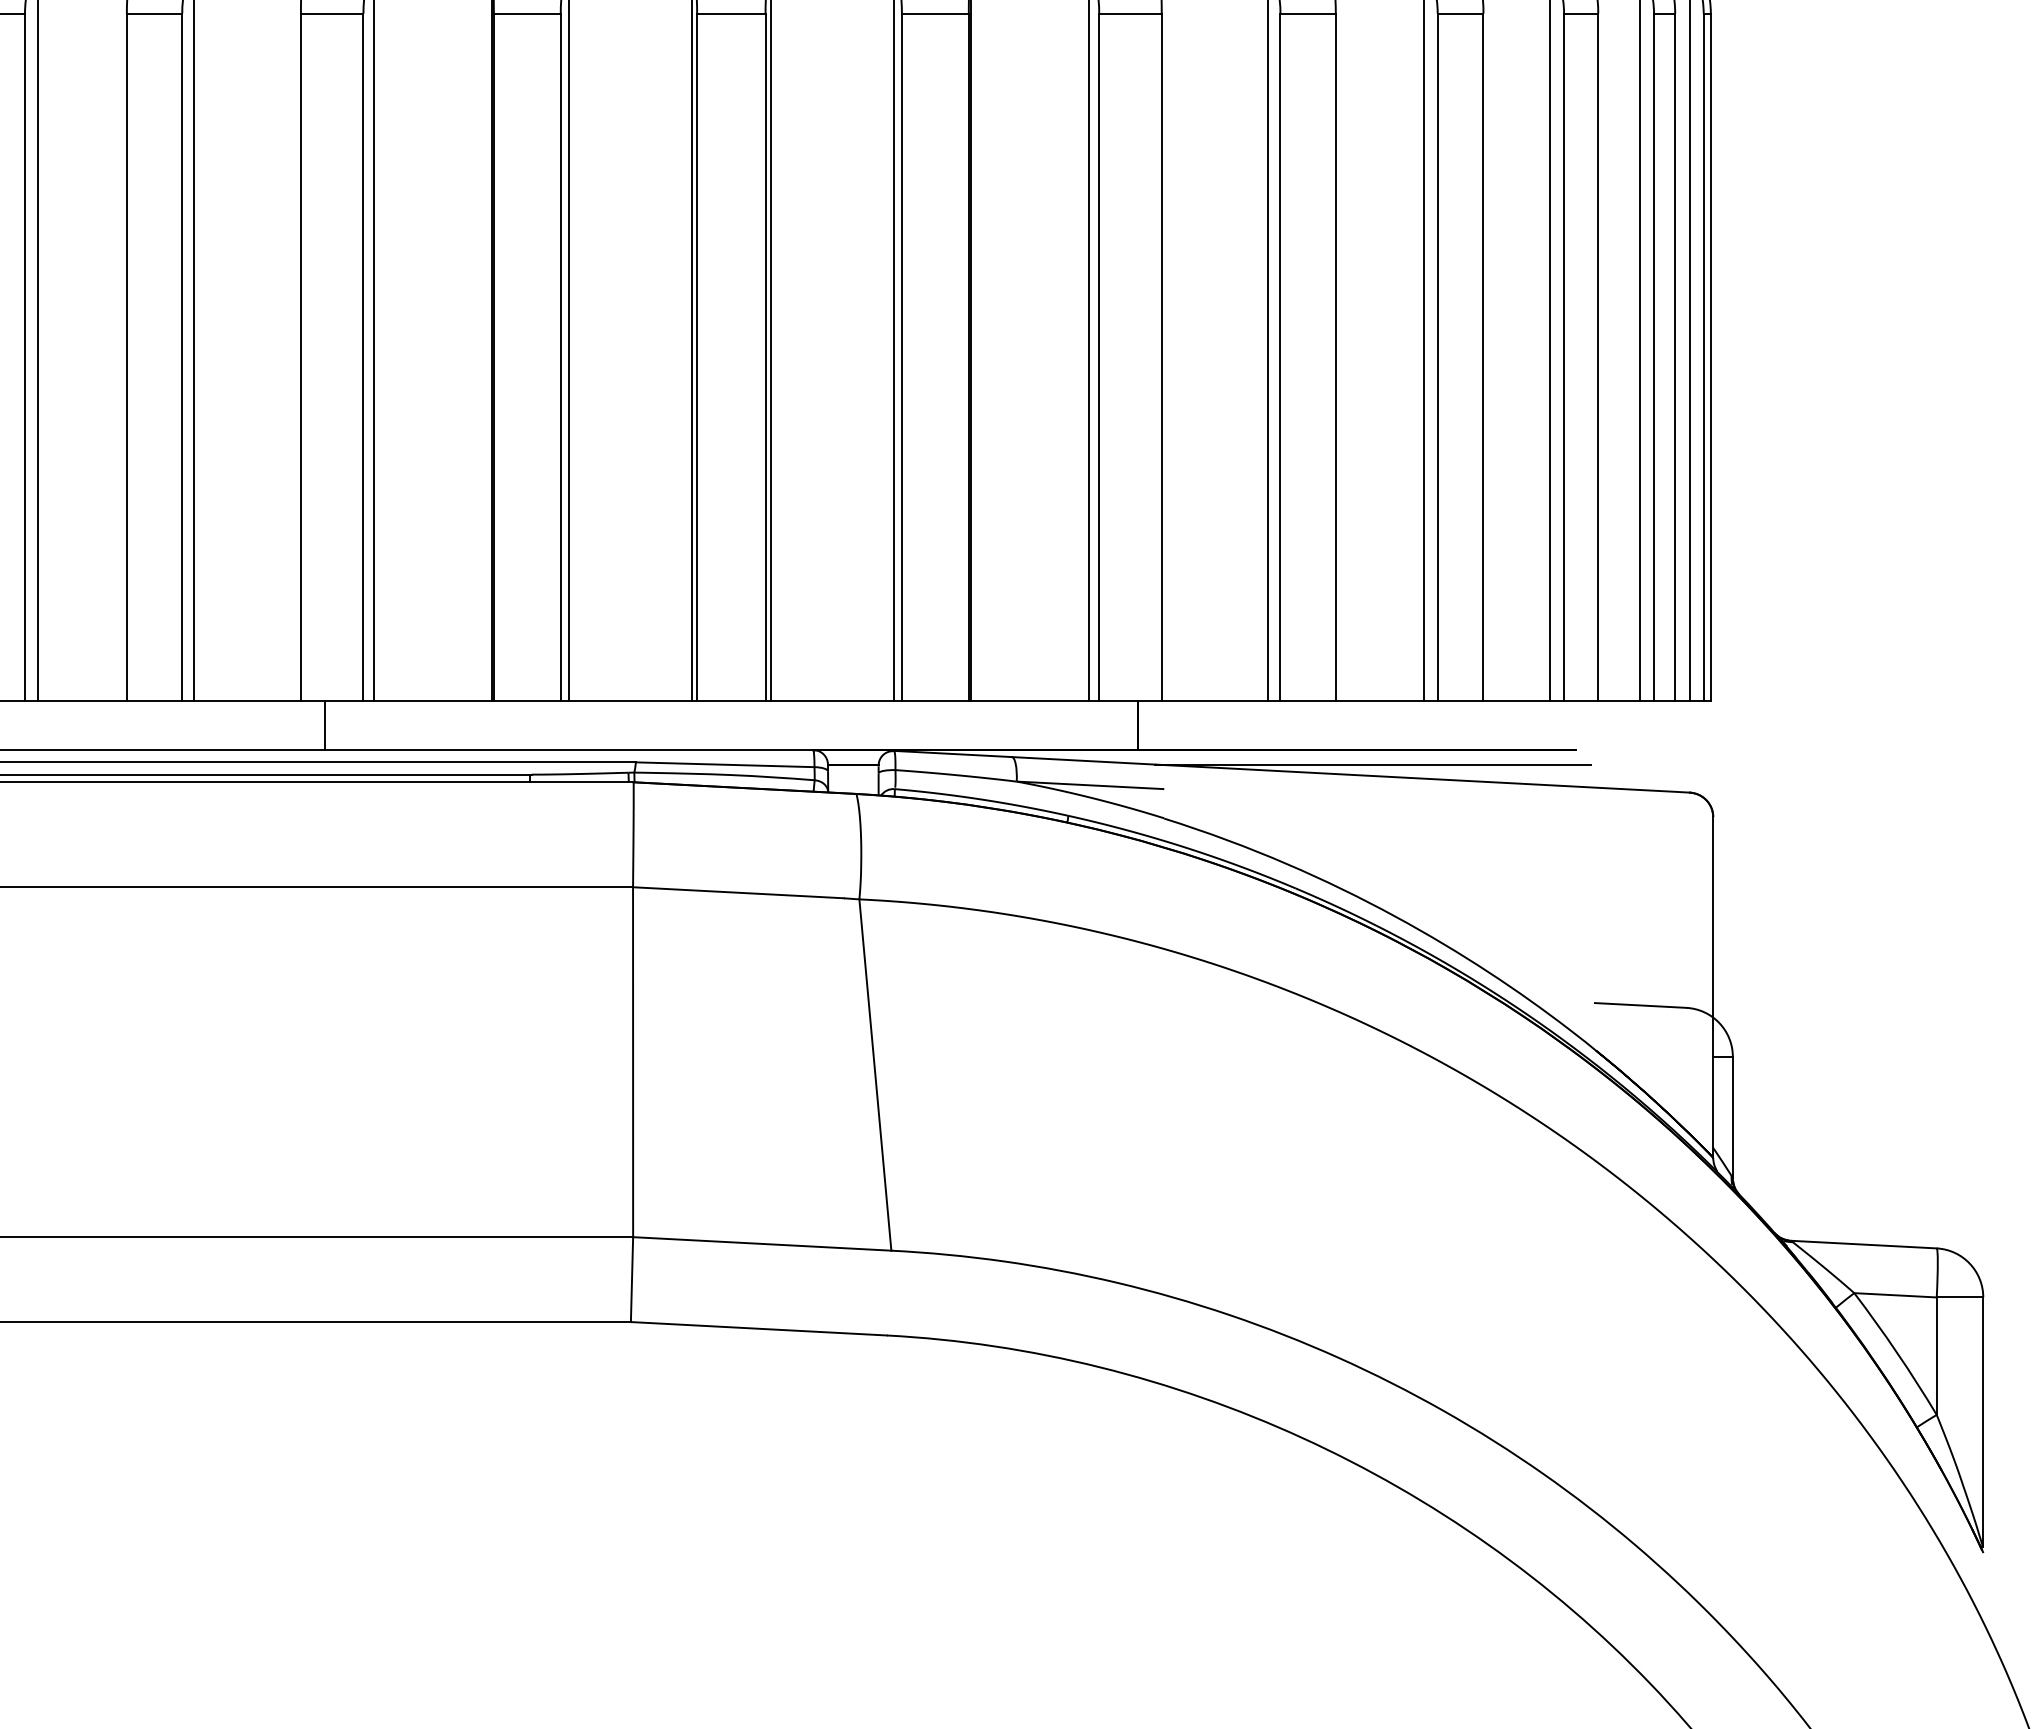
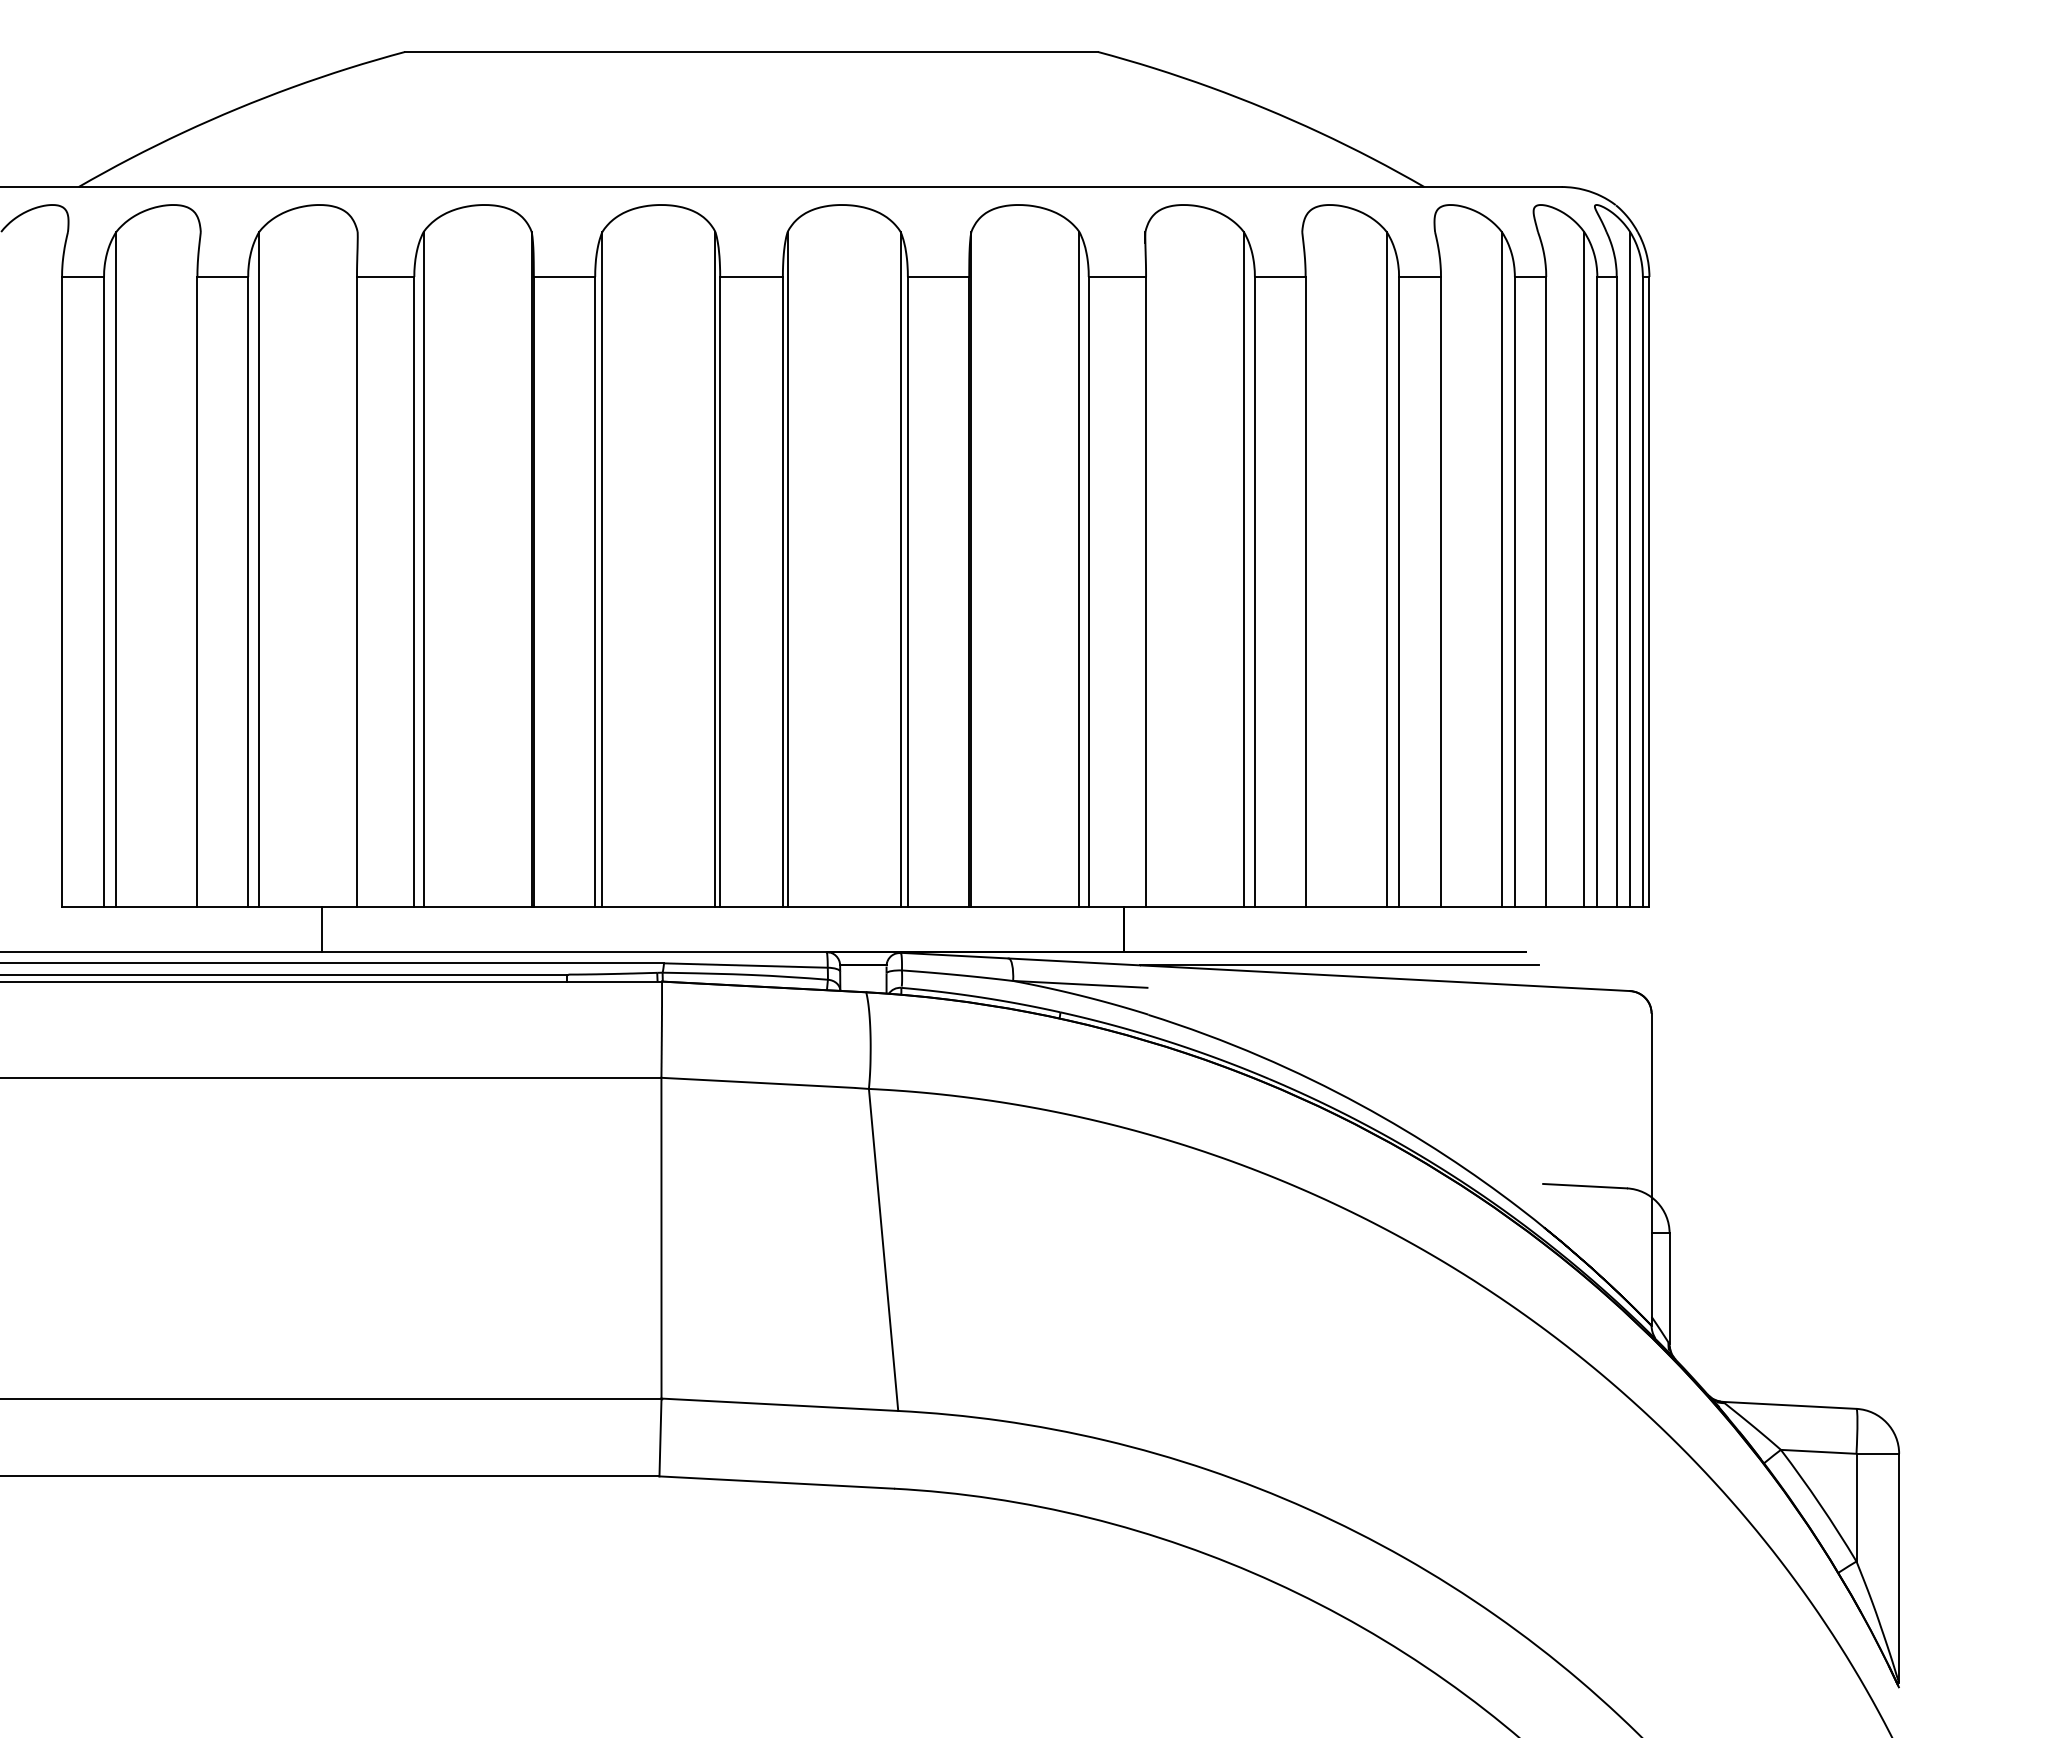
line: (325, 725) -> (322, 929), moved

